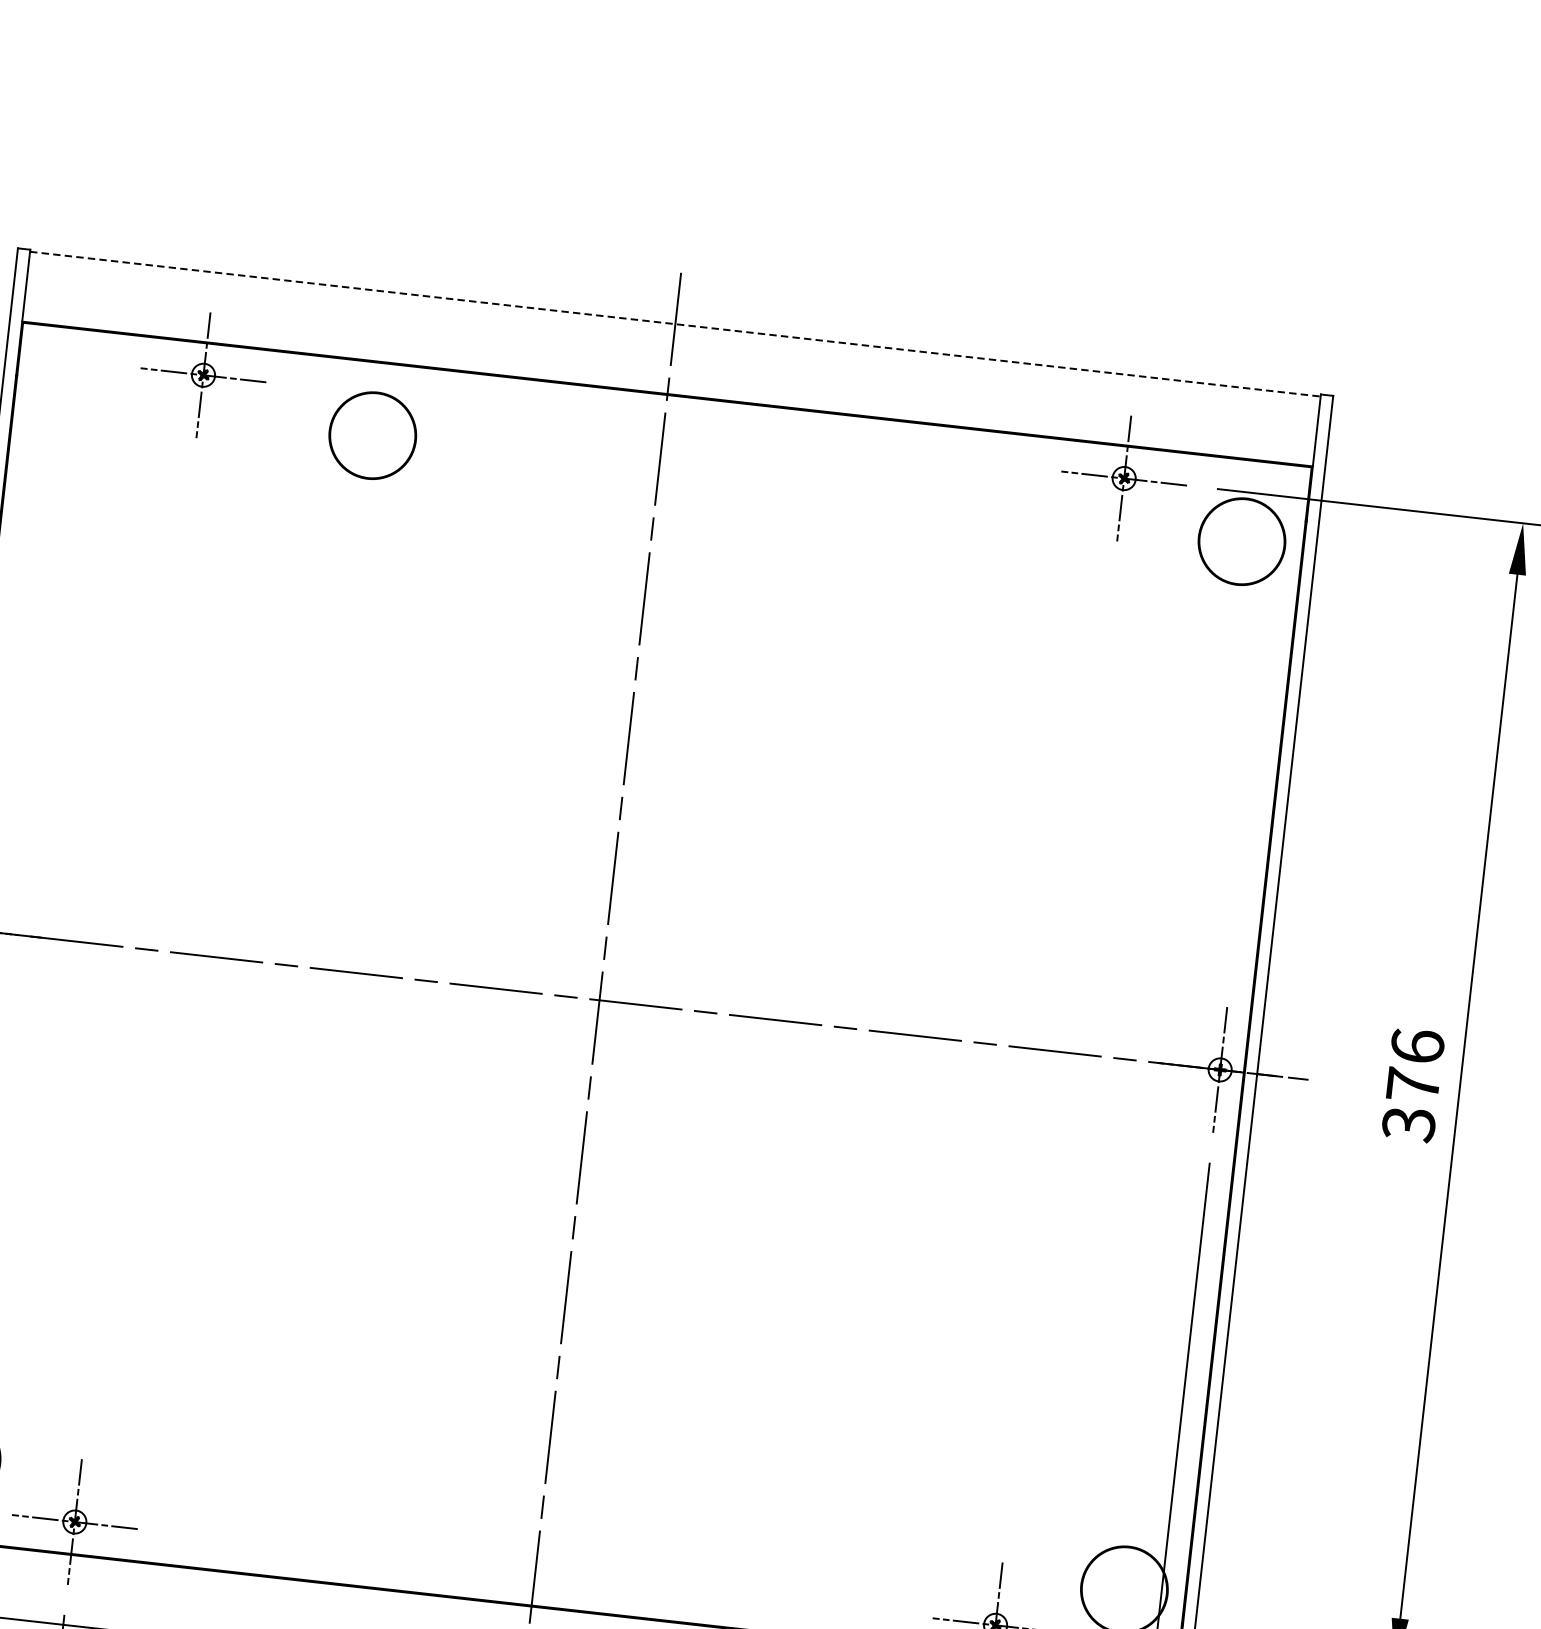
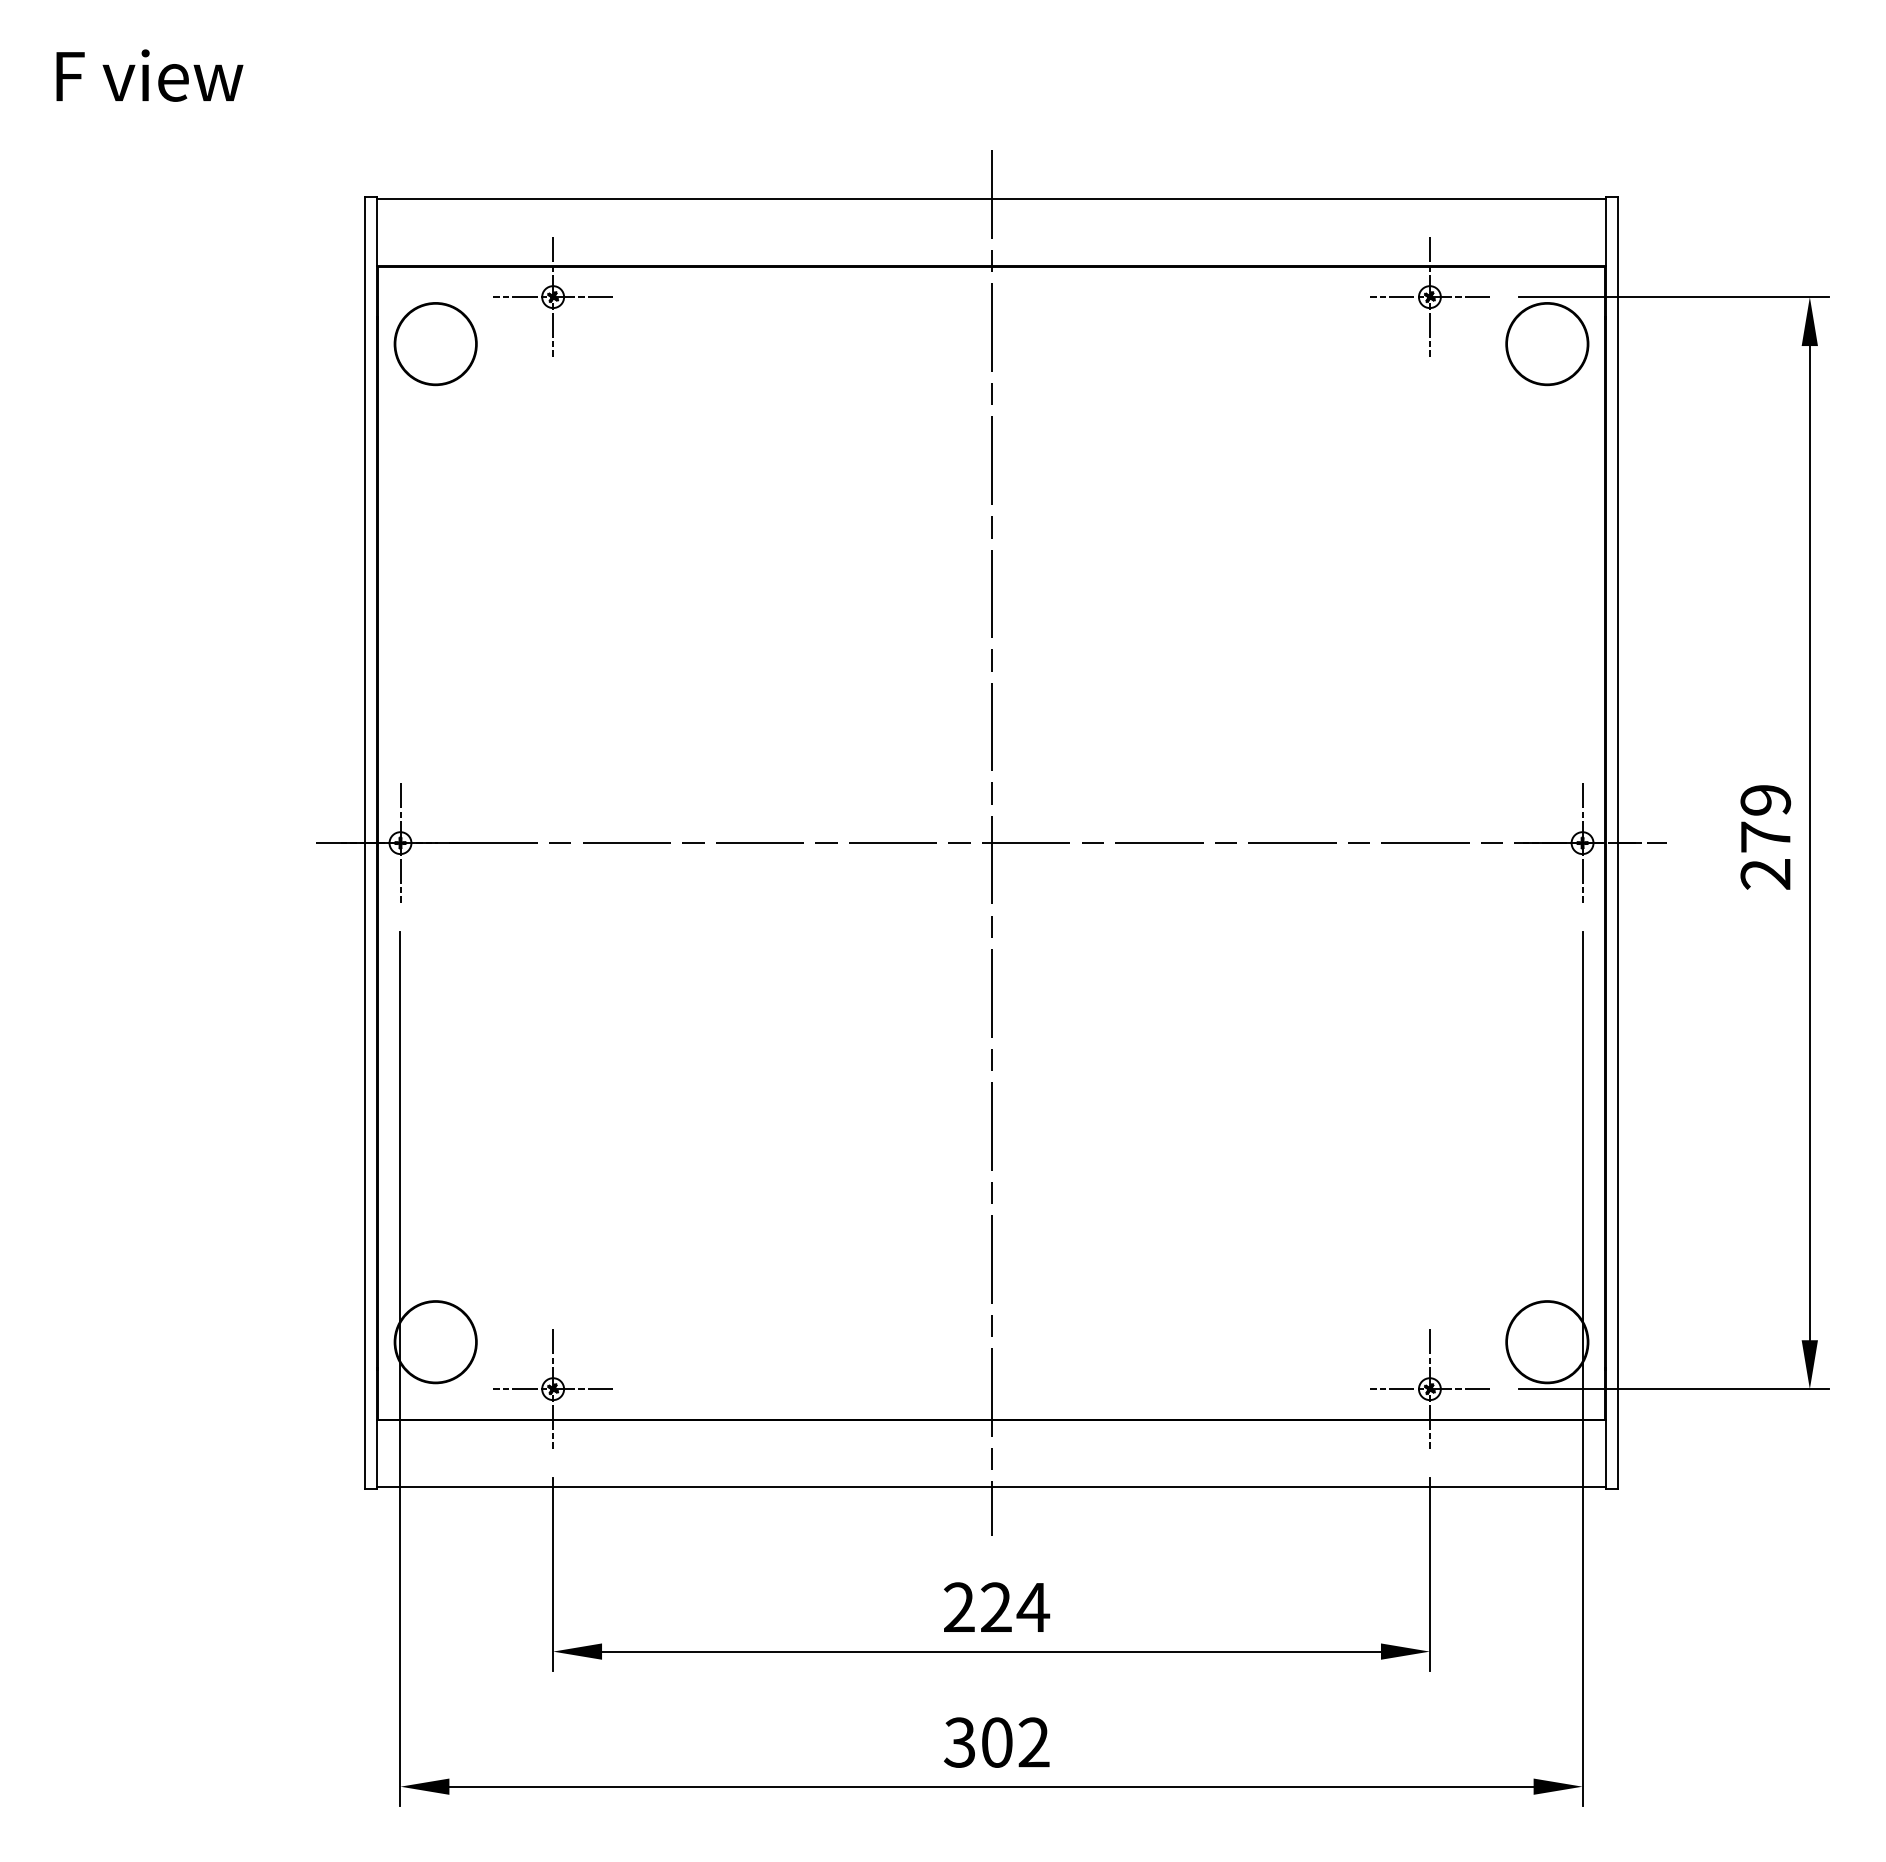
line: (675, 324) -> (991, 199), dashed -> solid
circle: (372, 436) -> (435, 344), moved
text: (1412, 1085) -> (1765, 837), 376 -> 279

